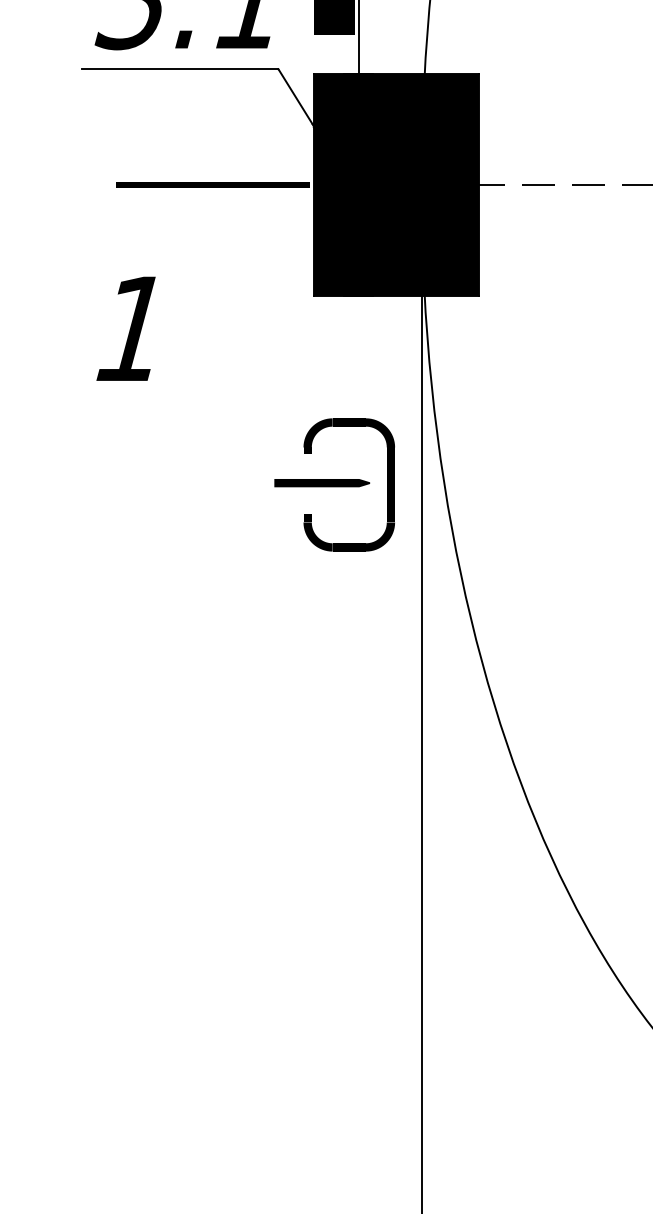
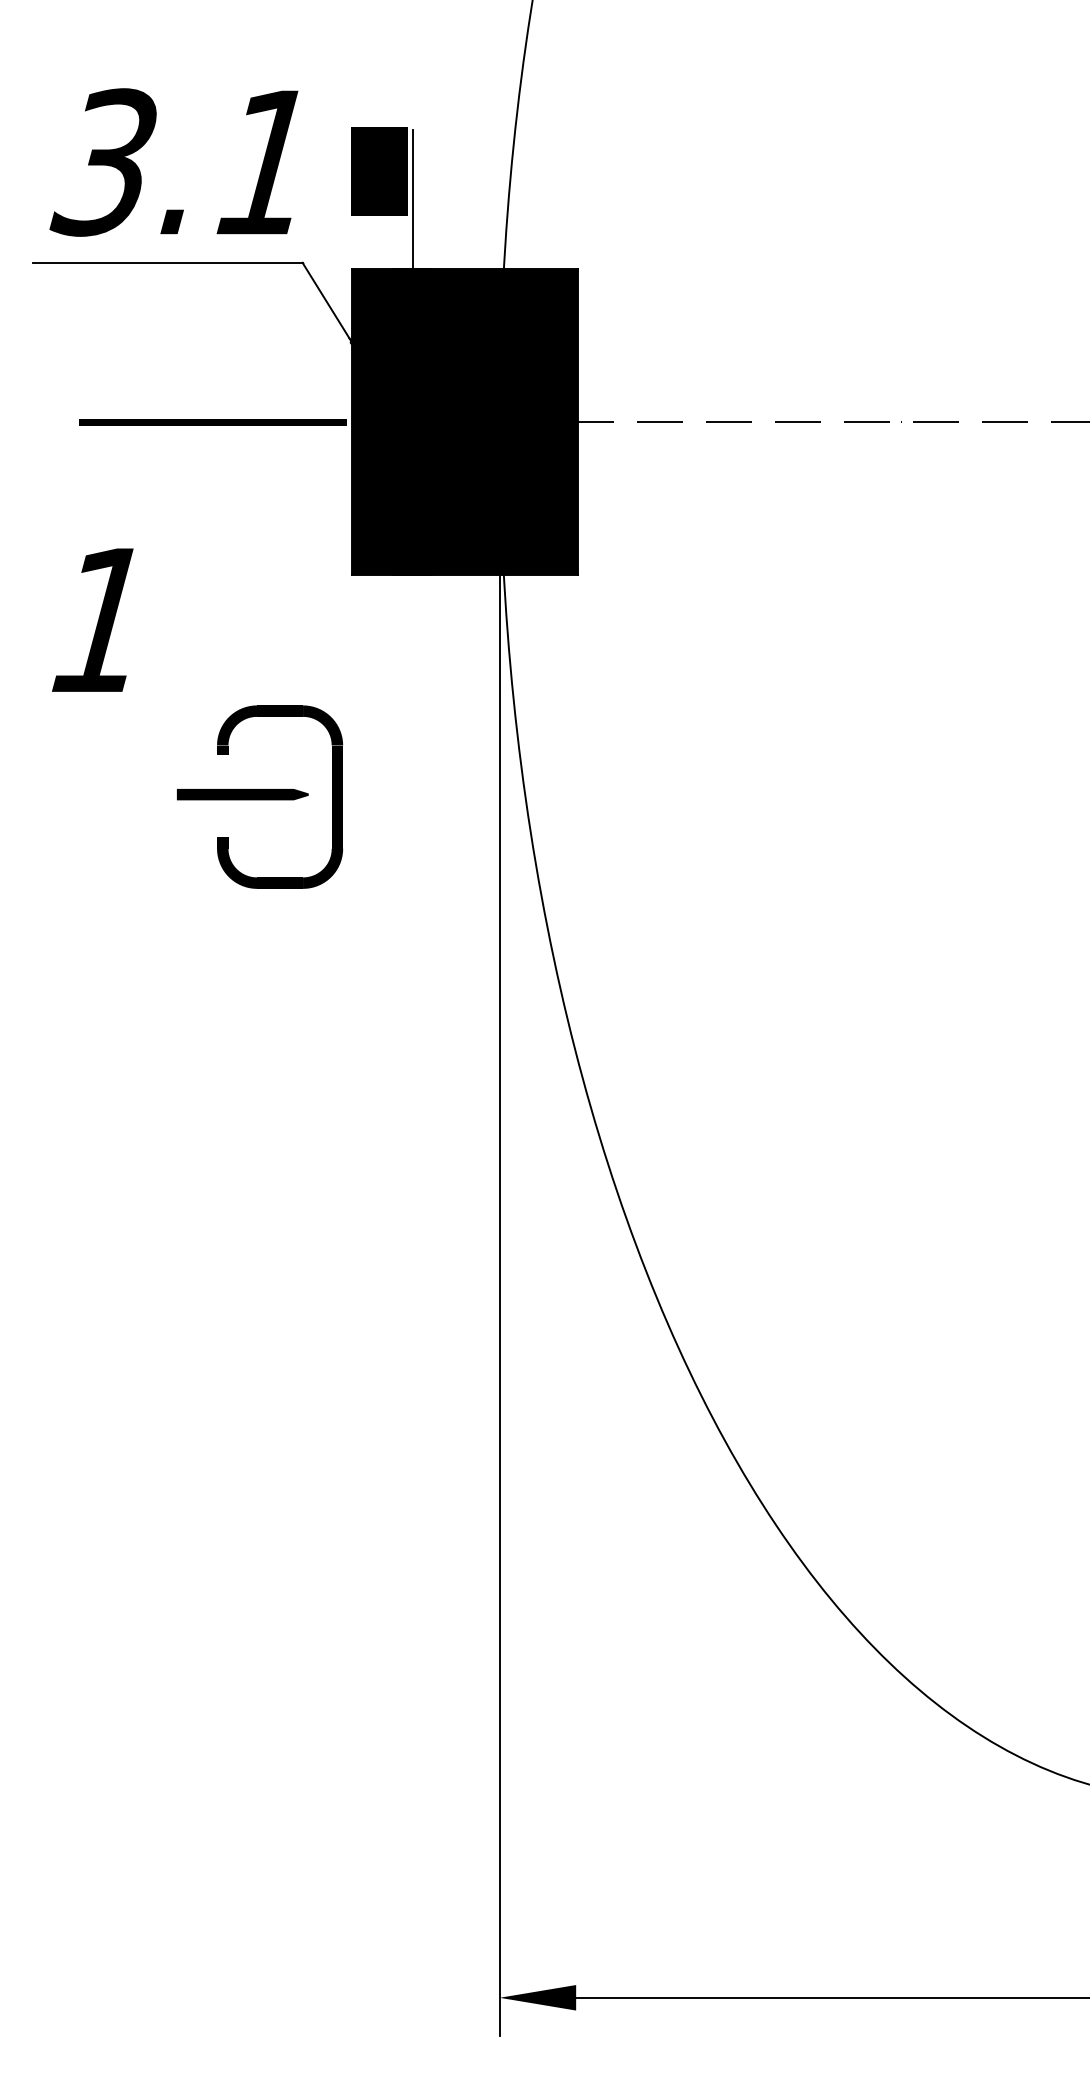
part: (335, 484) -> (260, 796), moved

